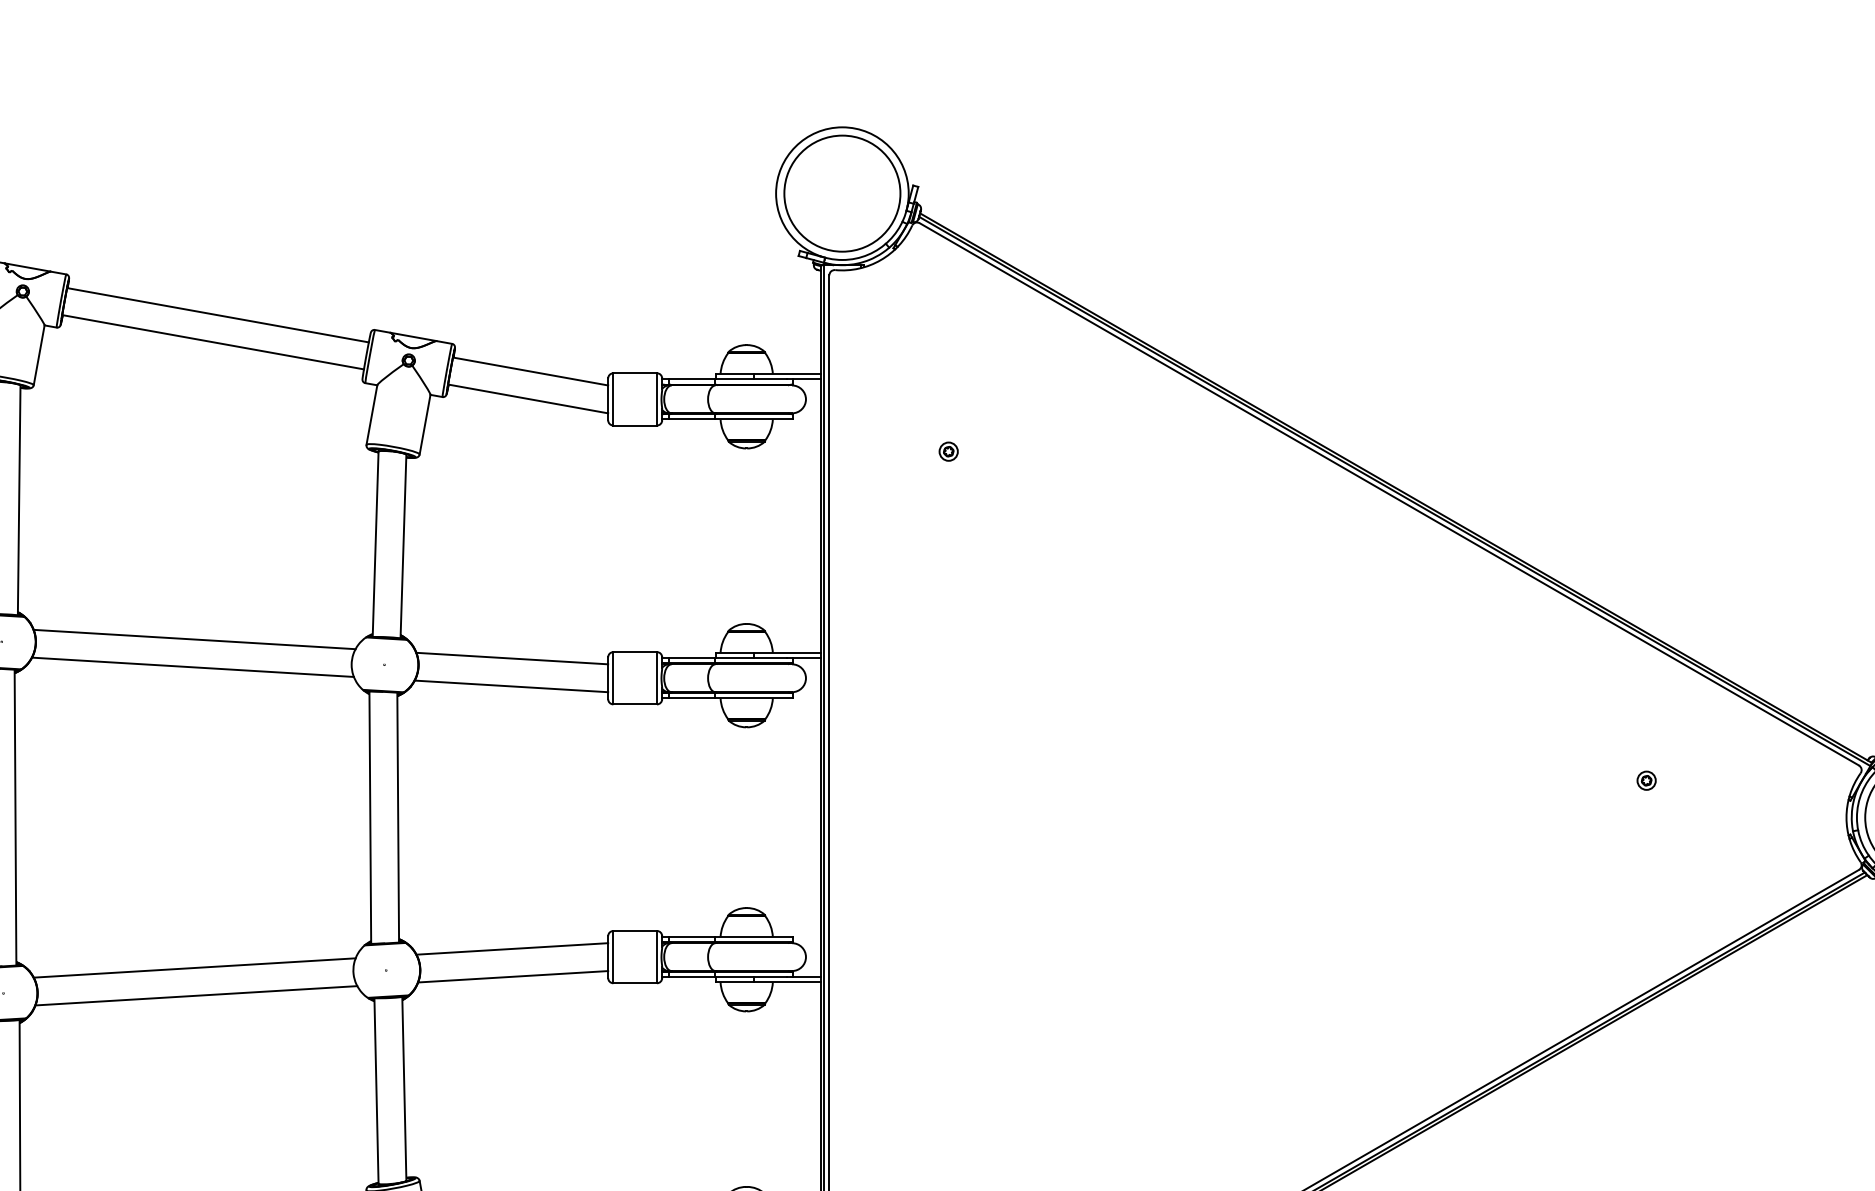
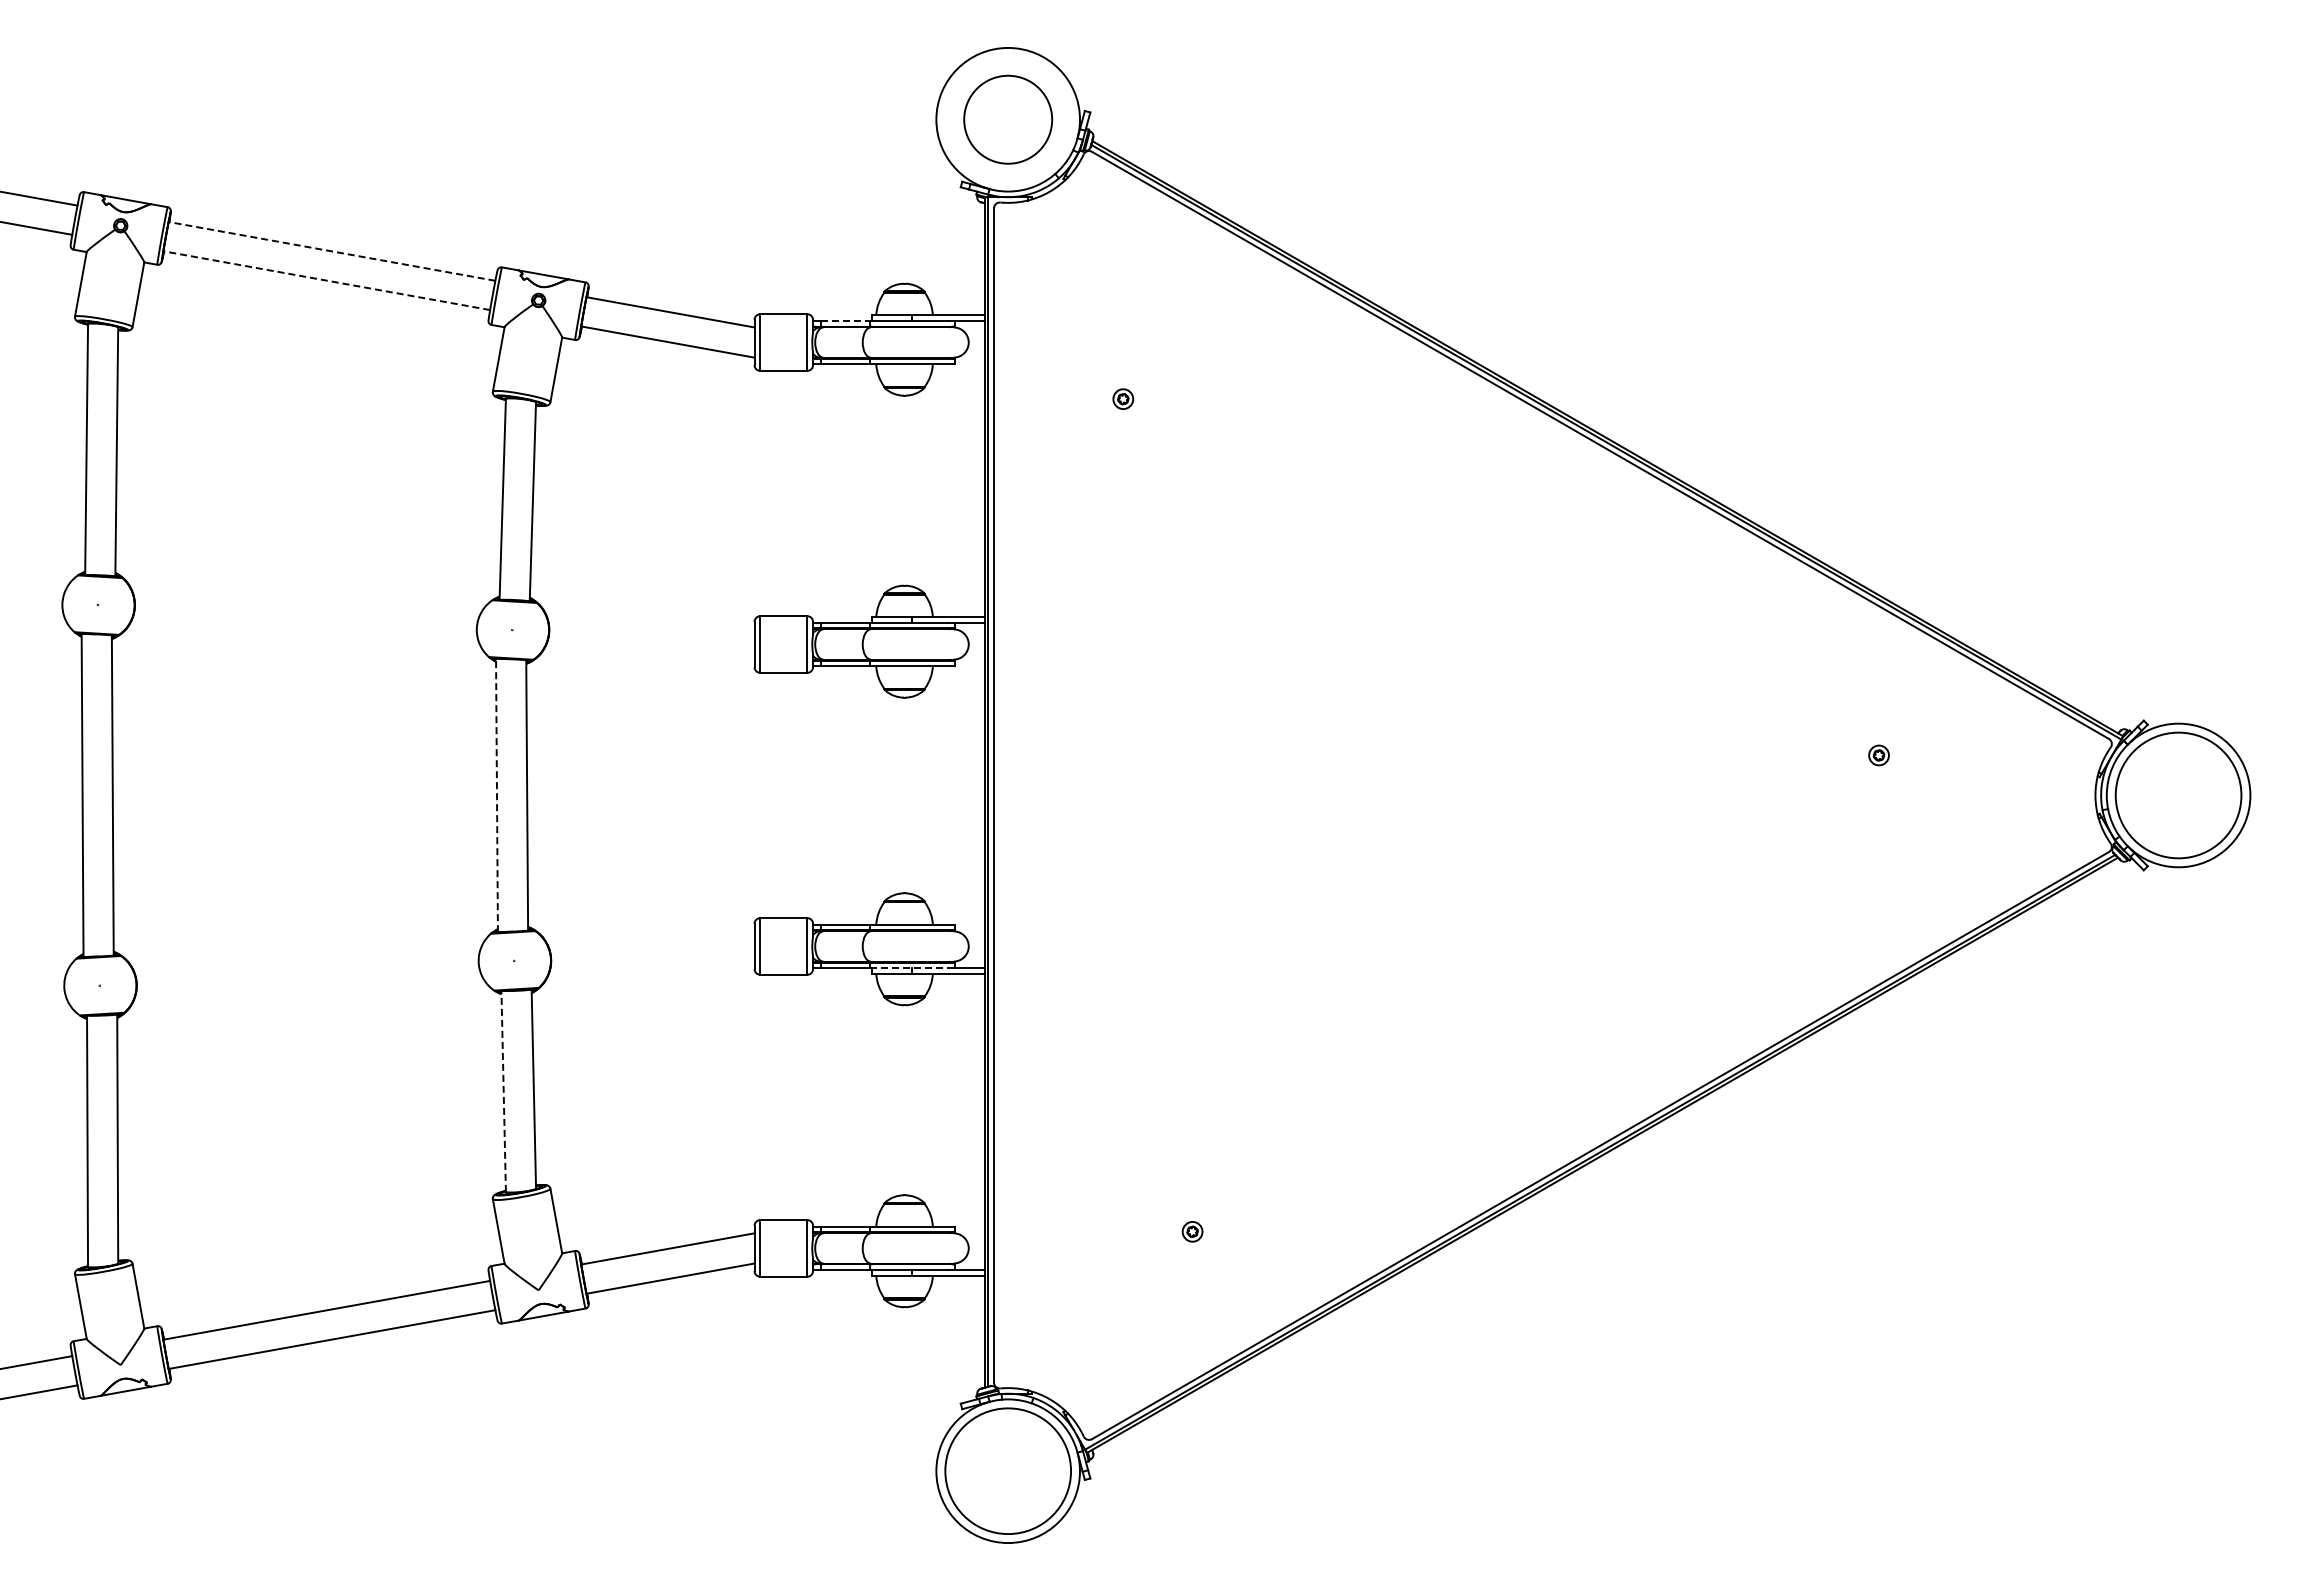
circle: (842, 193) -> (1008, 119), size x0.7
line: (218, 315) -> (332, 251), solid -> dashed
line: (212, 342) -> (326, 280), solid -> dashed
line: (692, 379) -> (845, 320), solid -> dashed
line: (194, 639) -> (306, 602), removed
line: (512, 657) -> (650, 622), removed
line: (192, 667) -> (304, 632), removed
line: (511, 686) -> (649, 653), removed
line: (370, 817) -> (497, 795), solid -> dashed
line: (512, 948) -> (650, 937), removed
line: (194, 967) -> (306, 957), removed
line: (513, 976) -> (651, 967), removed
line: (751, 977) -> (909, 968), solid -> dashed
line: (196, 995) -> (308, 987), removed
line: (376, 1090) -> (503, 1090), solid -> dashed

